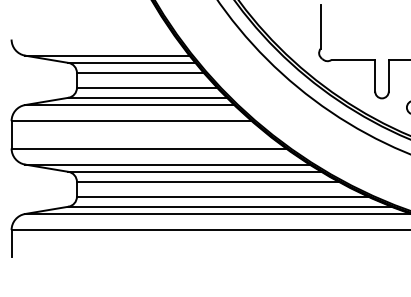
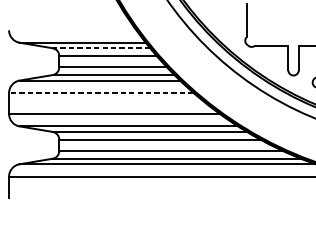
line: (131, 62) -> (101, 47), solid -> dashed
line: (131, 121) -> (101, 93), solid -> dashed

